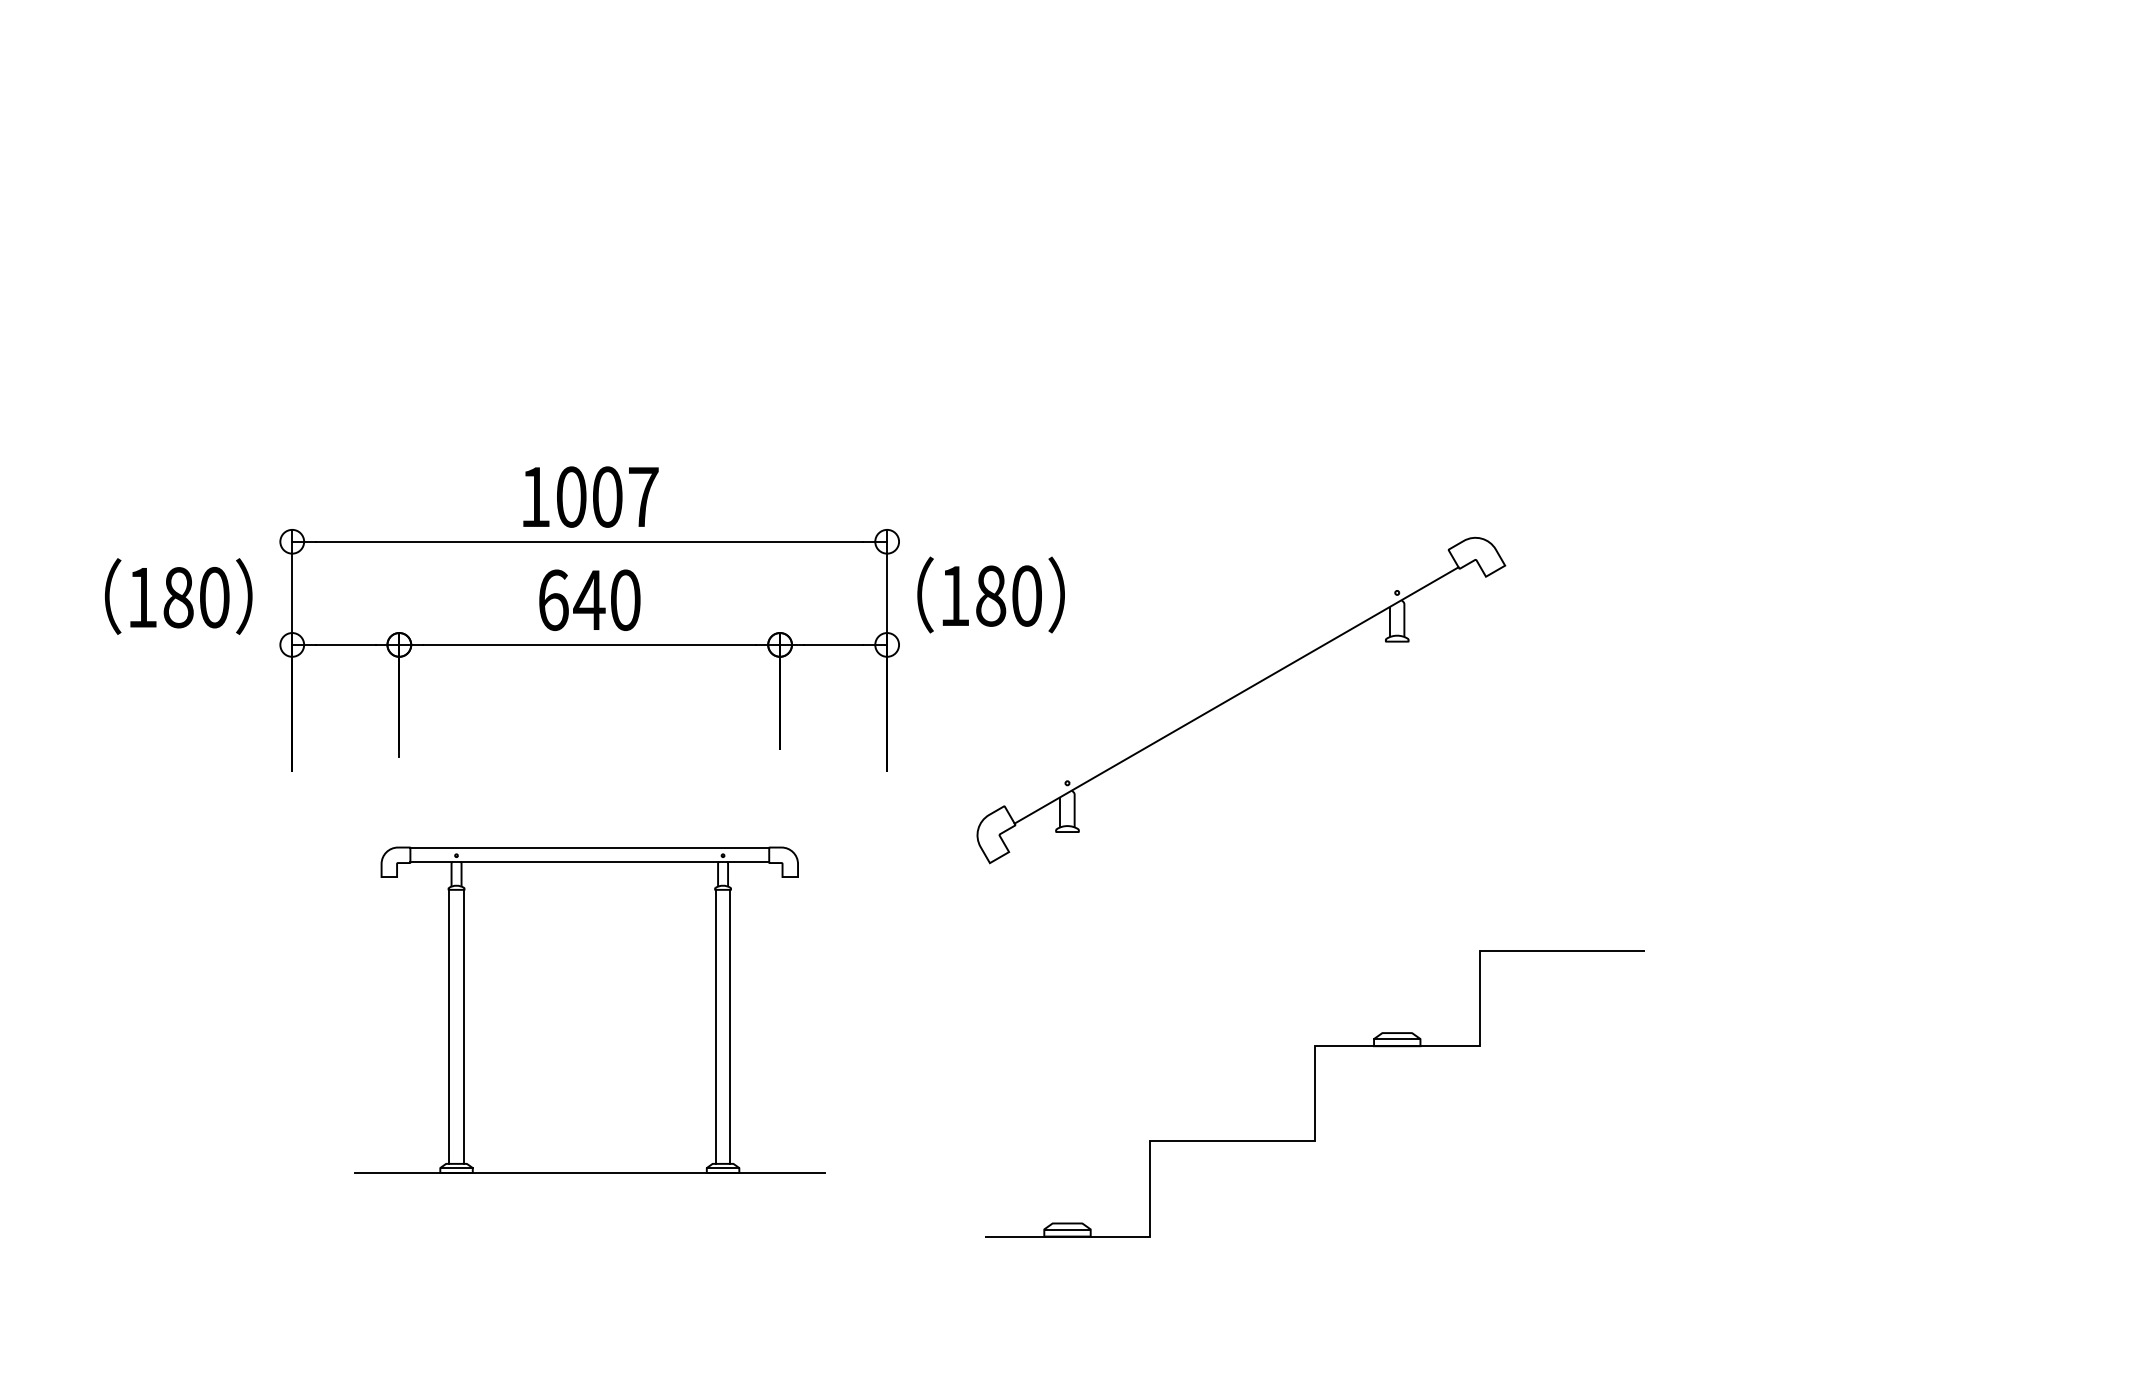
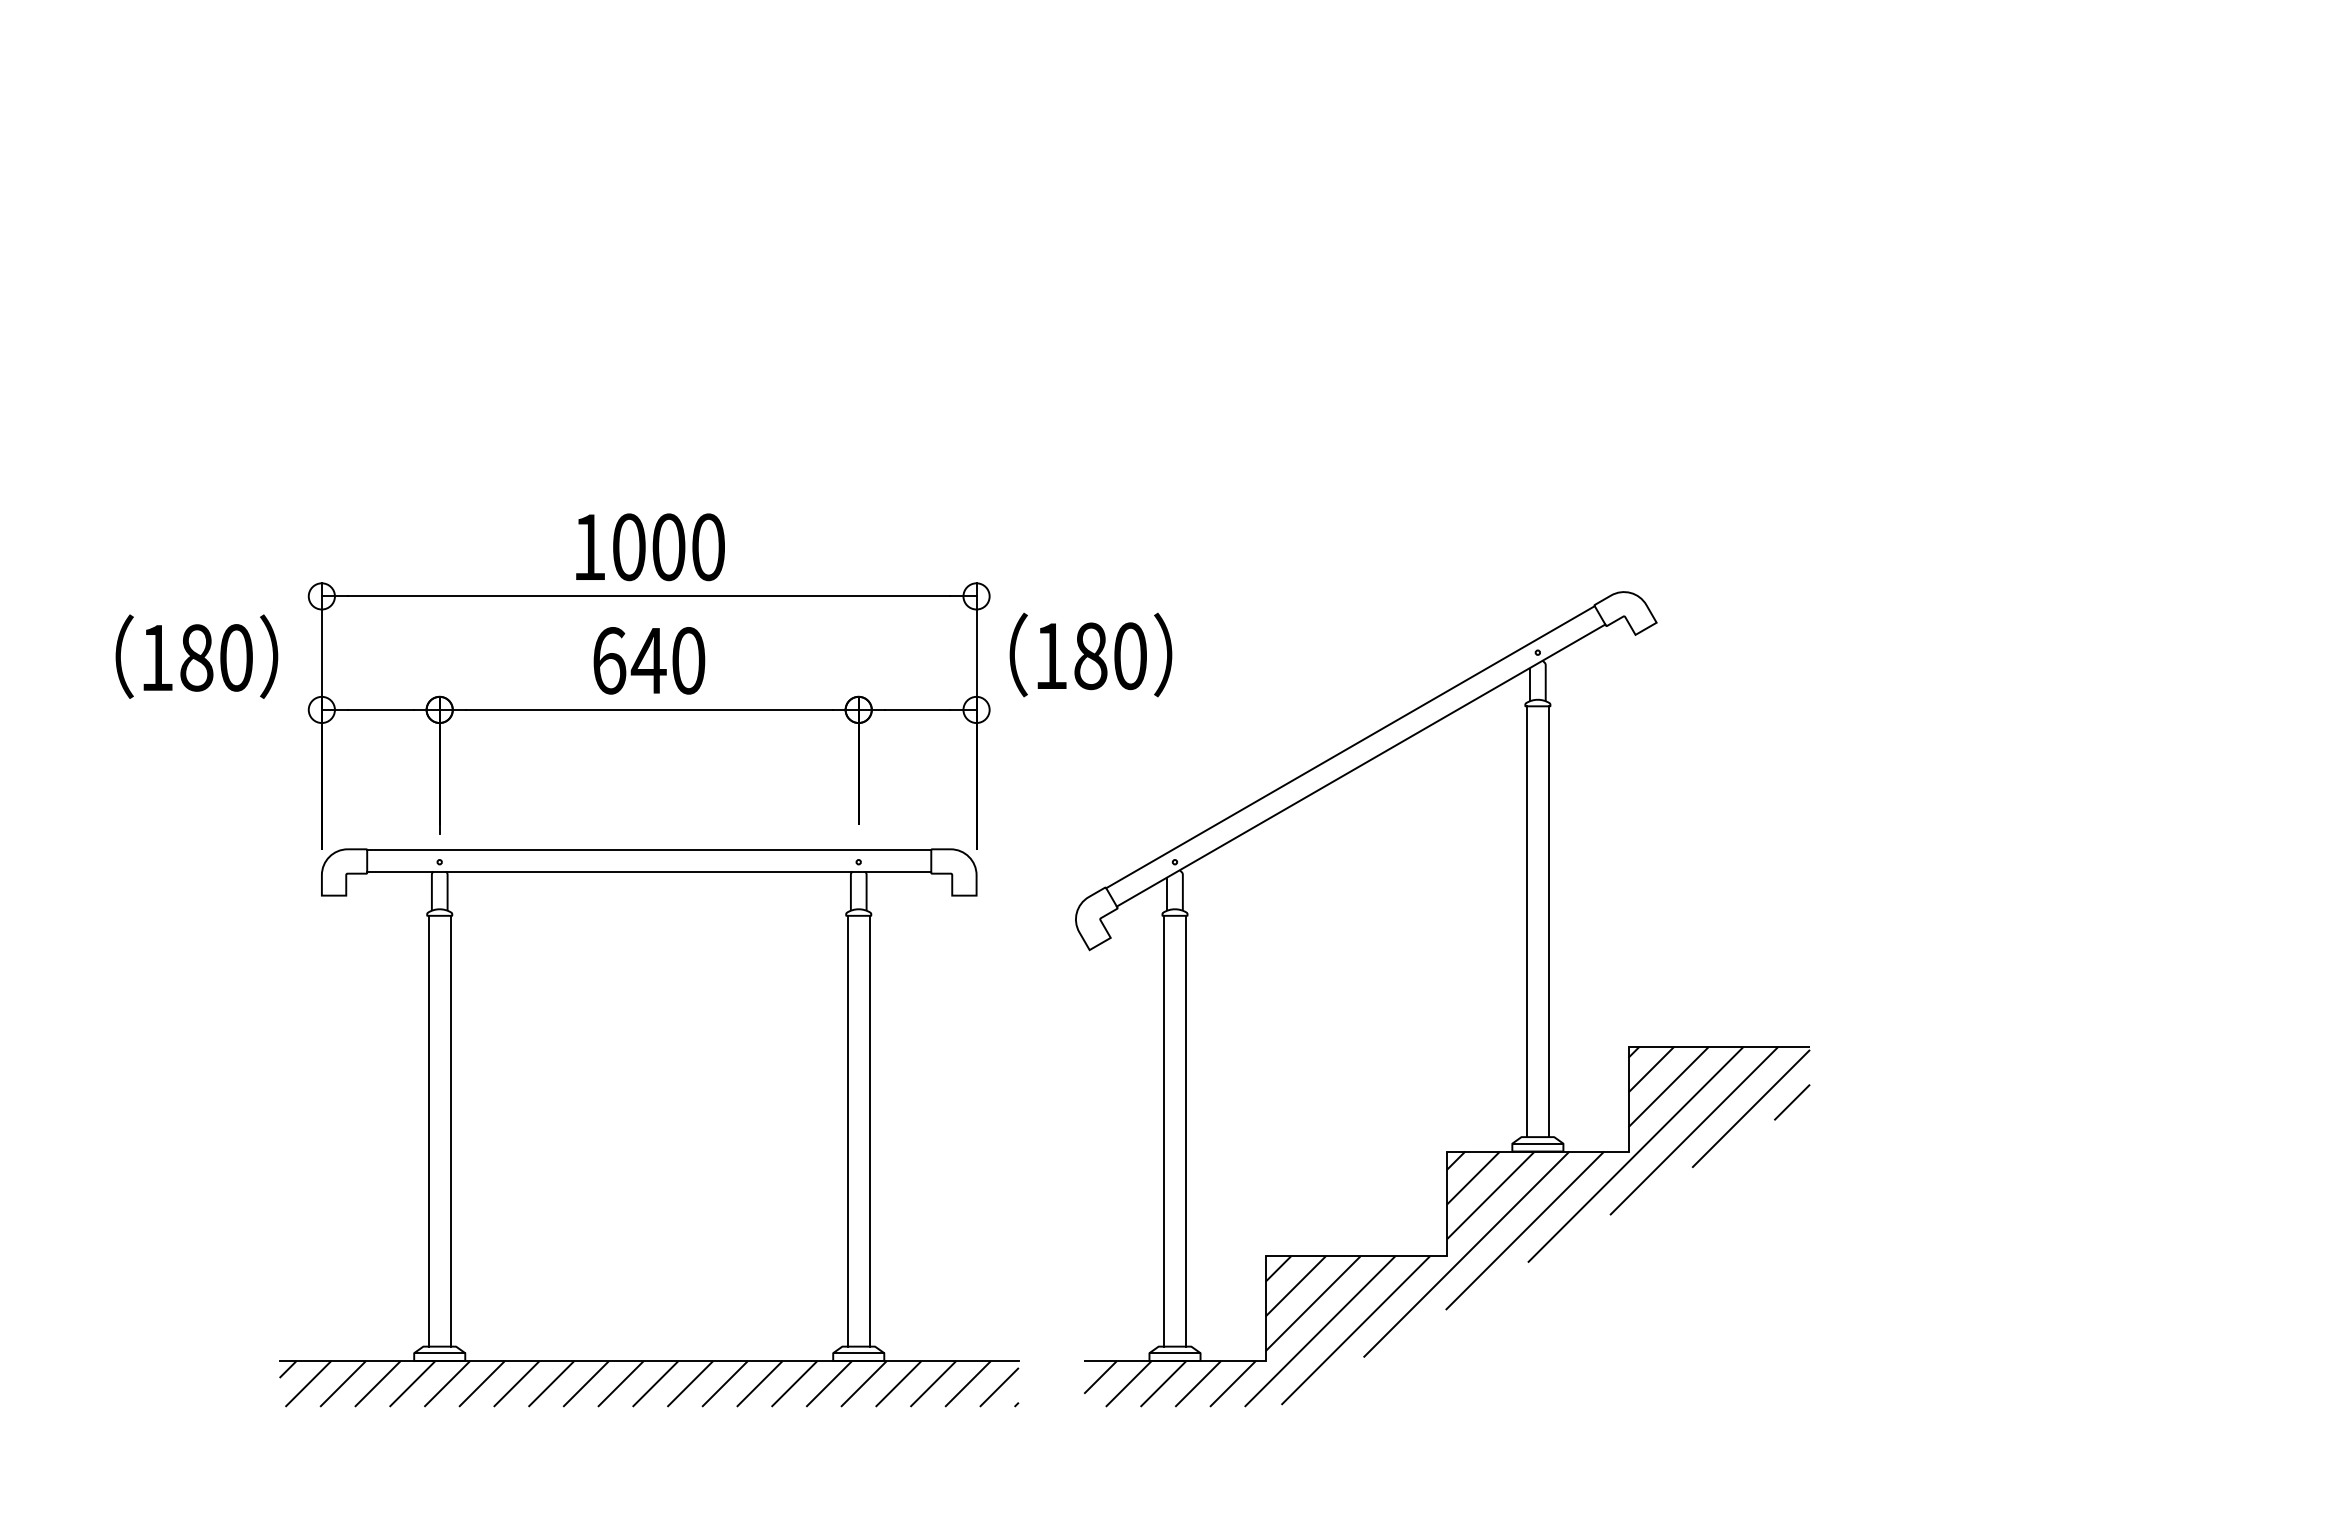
text: (643, 497) -> (708, 547), 1007 -> 1000
line: (1226, 679) -> (1350, 747), added
line: (1386, 837) -> (1526, 921), added
line: (1407, 837) -> (1549, 921), added
part: (589, 1024) -> (649, 1127), size x1.43
line: (1057, 1027) -> (1163, 1130), added
line: (1077, 1027) -> (1186, 1130), added
hatch: (1315, 1114) -> (1447, 1226), added

